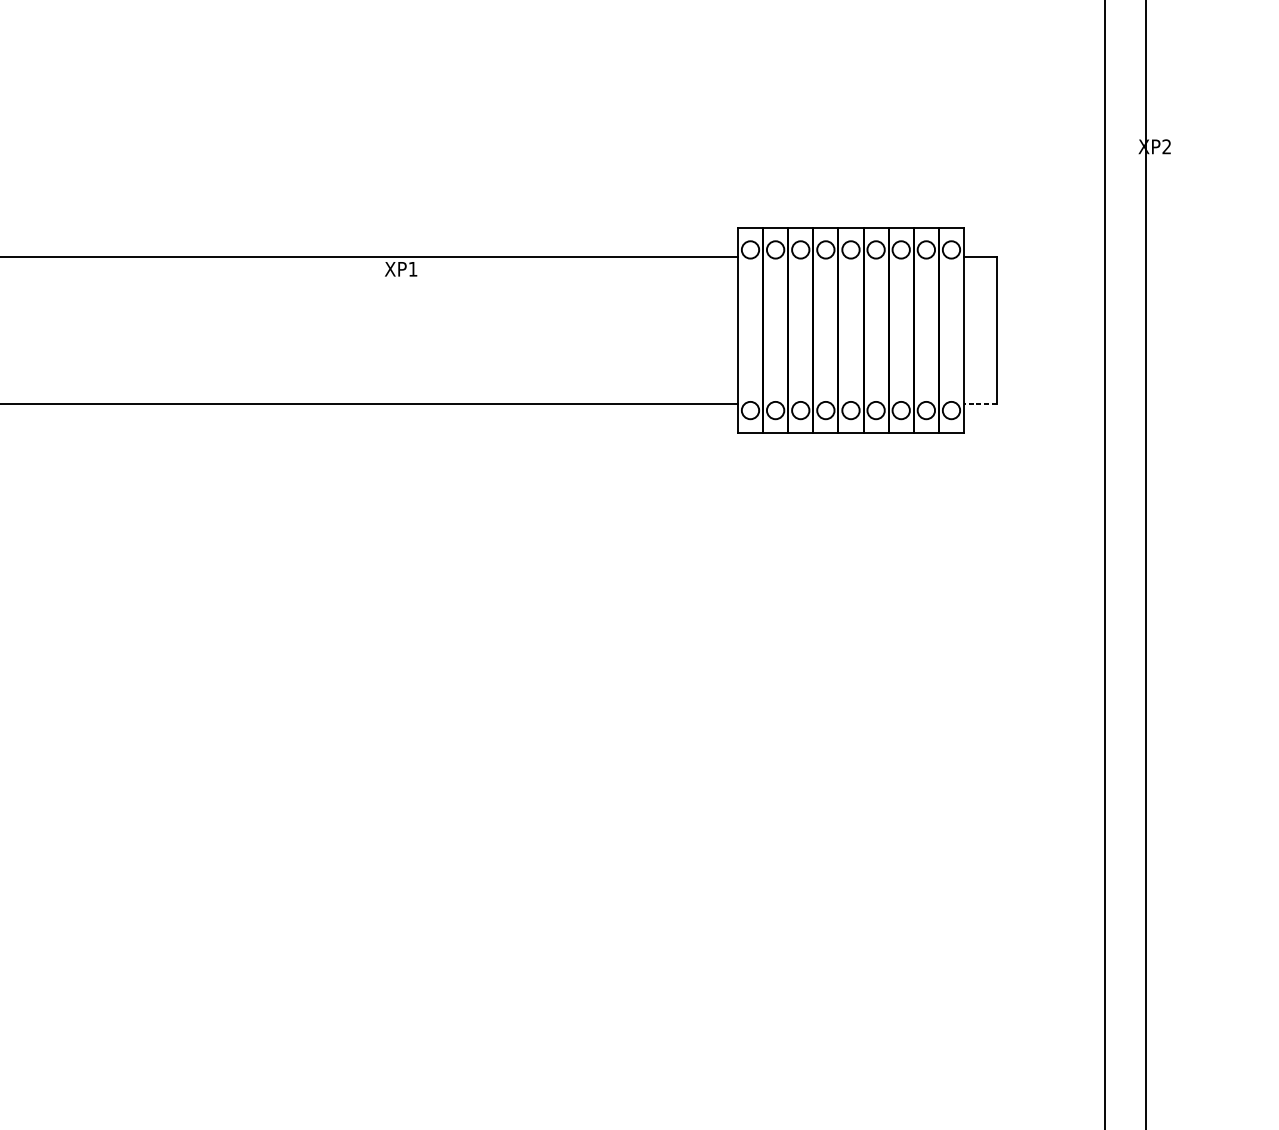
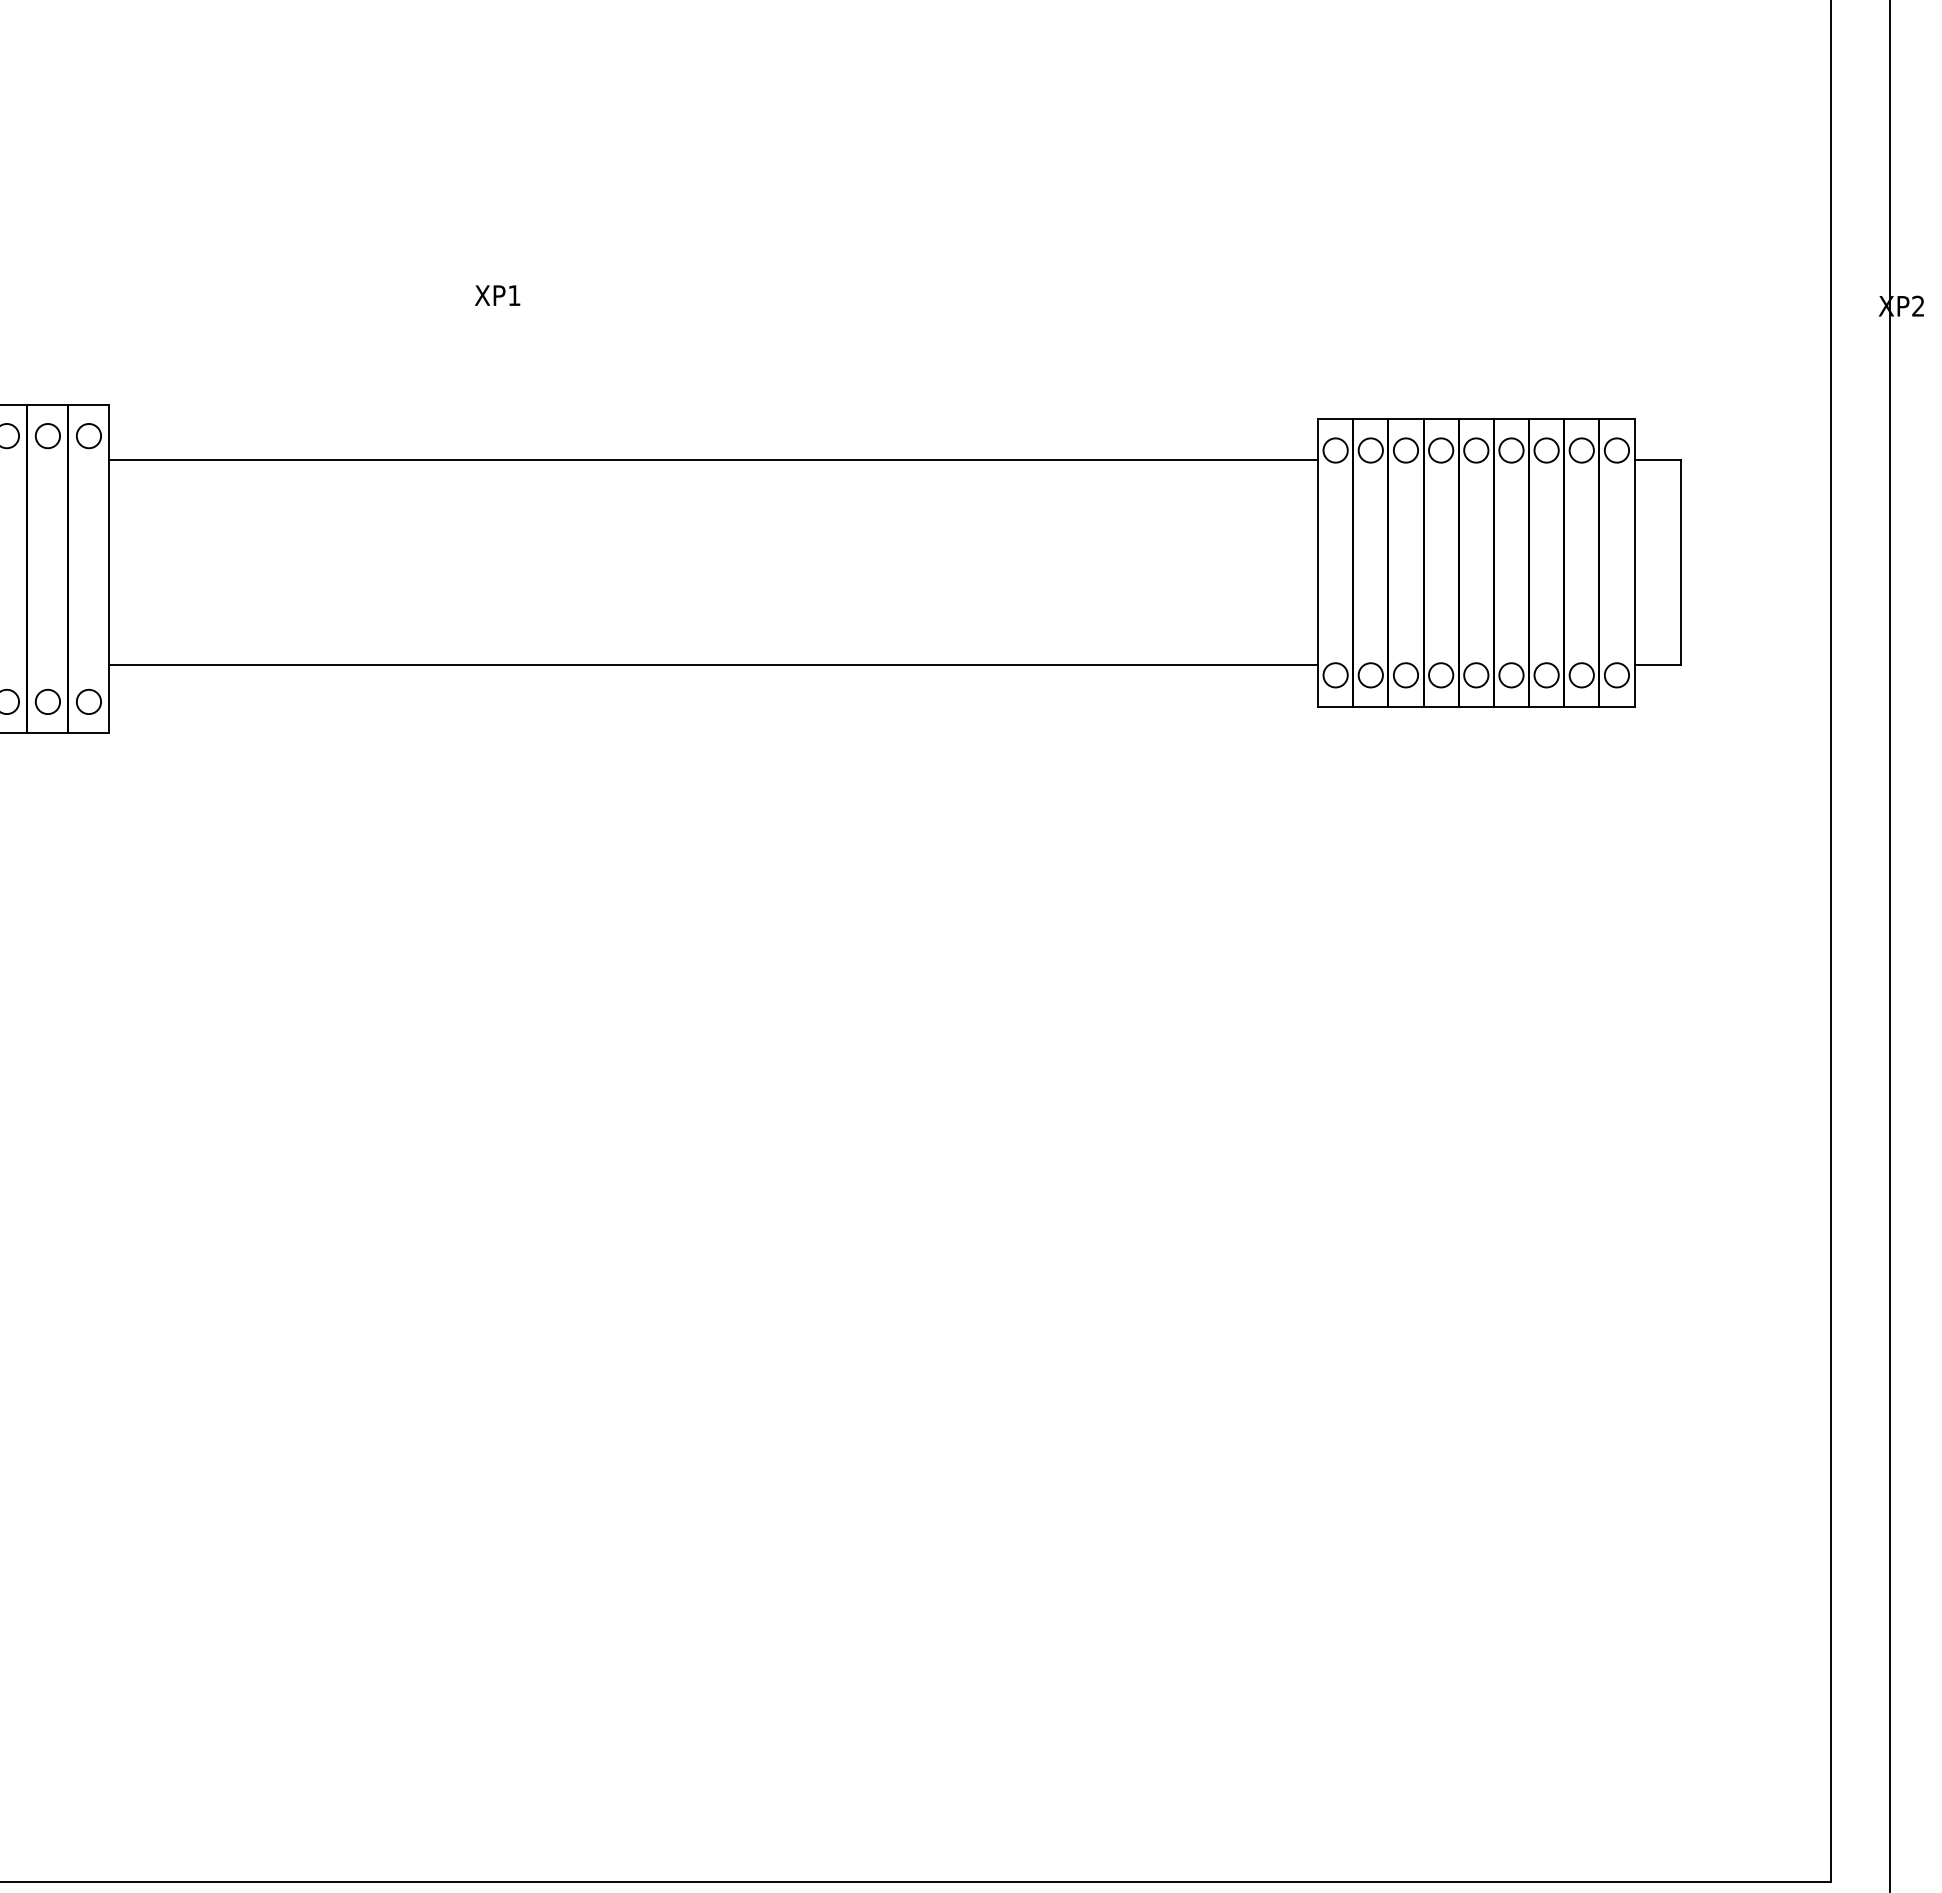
text: (400, 269) -> (497, 295), moved
line: (980, 403) -> (1657, 665), dashed -> solid

